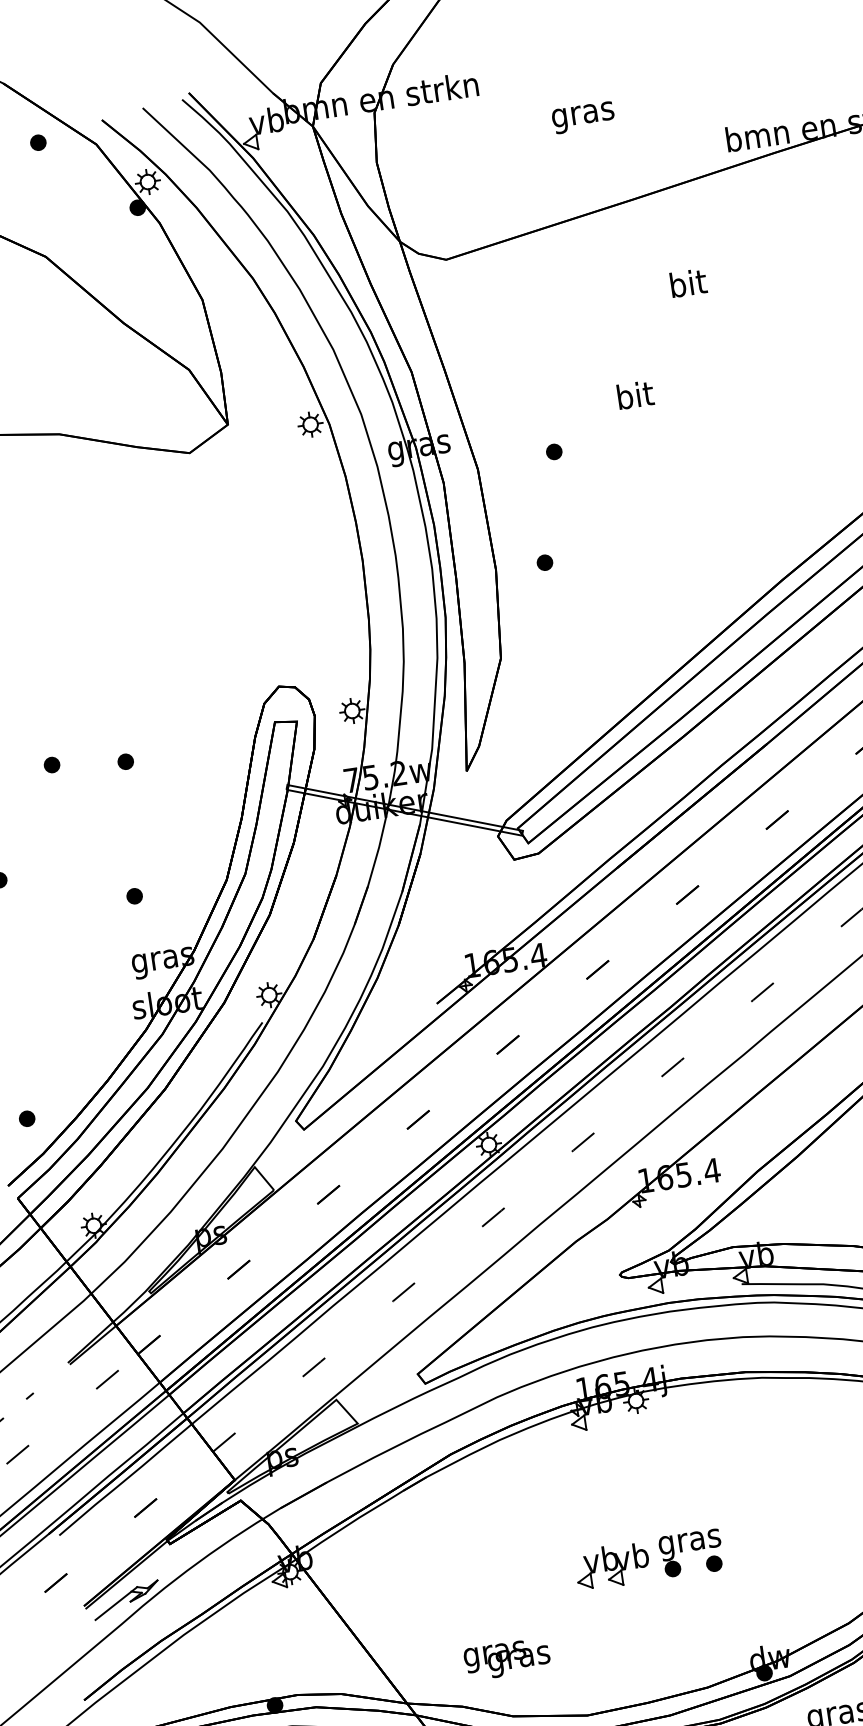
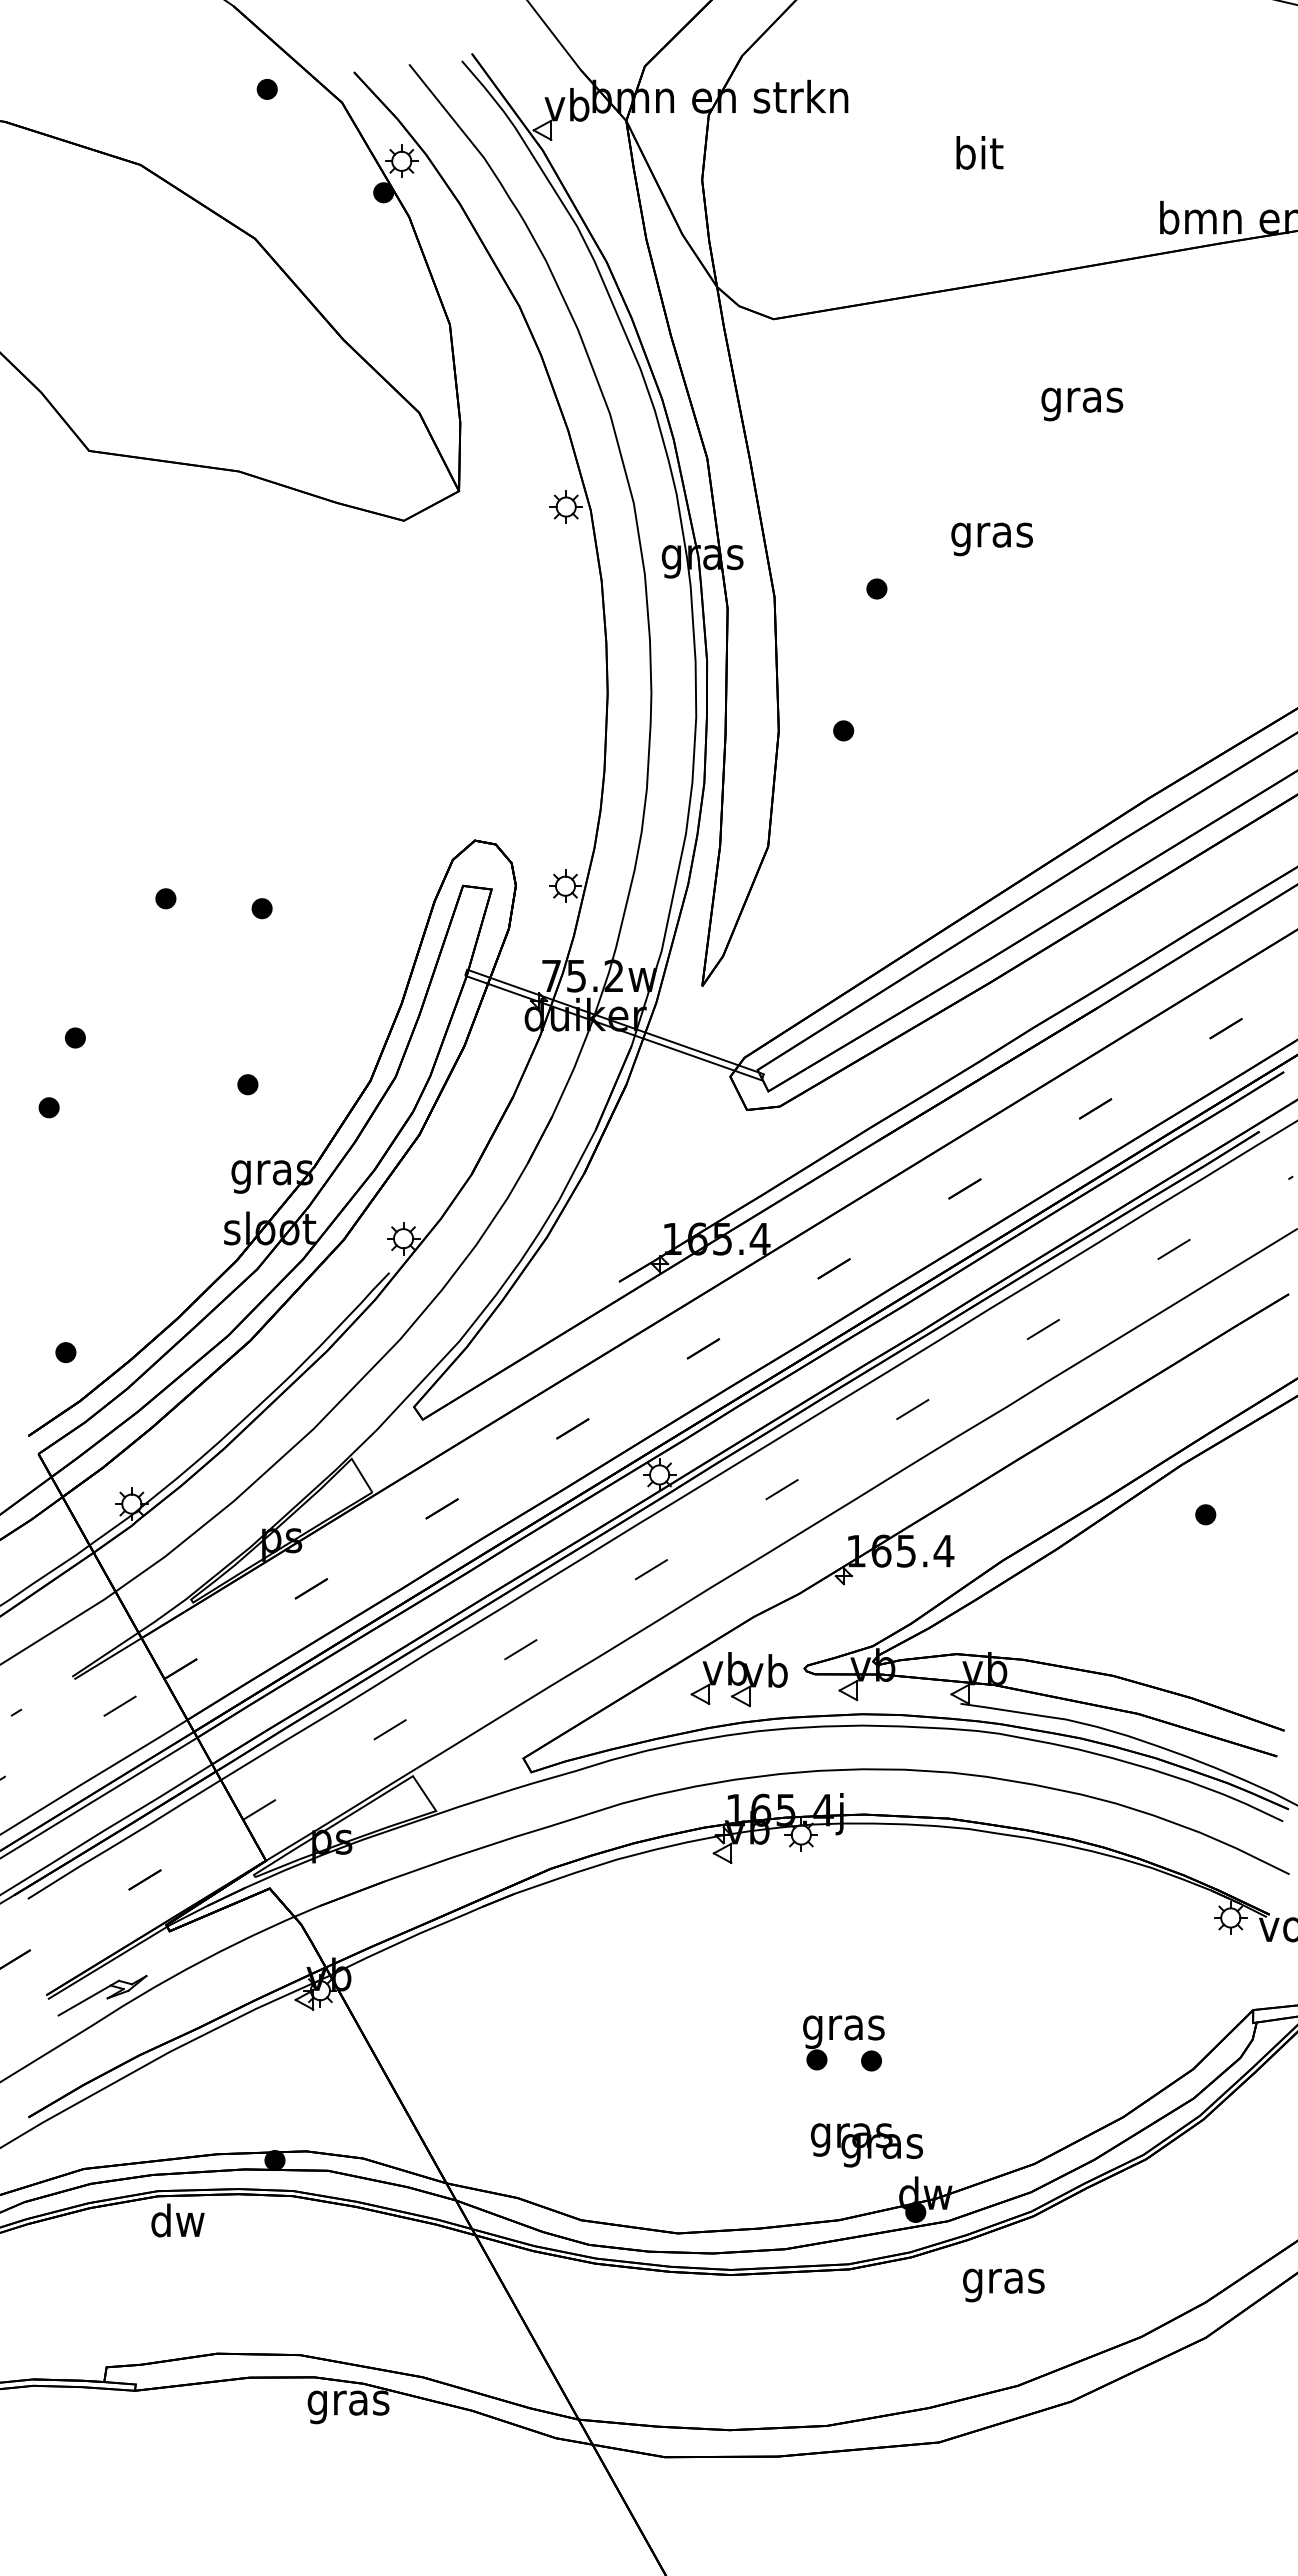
text: (582, 114) -> (978, 157), gras -> bit
text: (688, 286) -> (1082, 400), bit -> gras
text: (634, 398) -> (991, 535), bit -> gras
part: (612, 1566) -> (738, 1679), moved
text: (507, 1659) -> (867, 2145), moved

